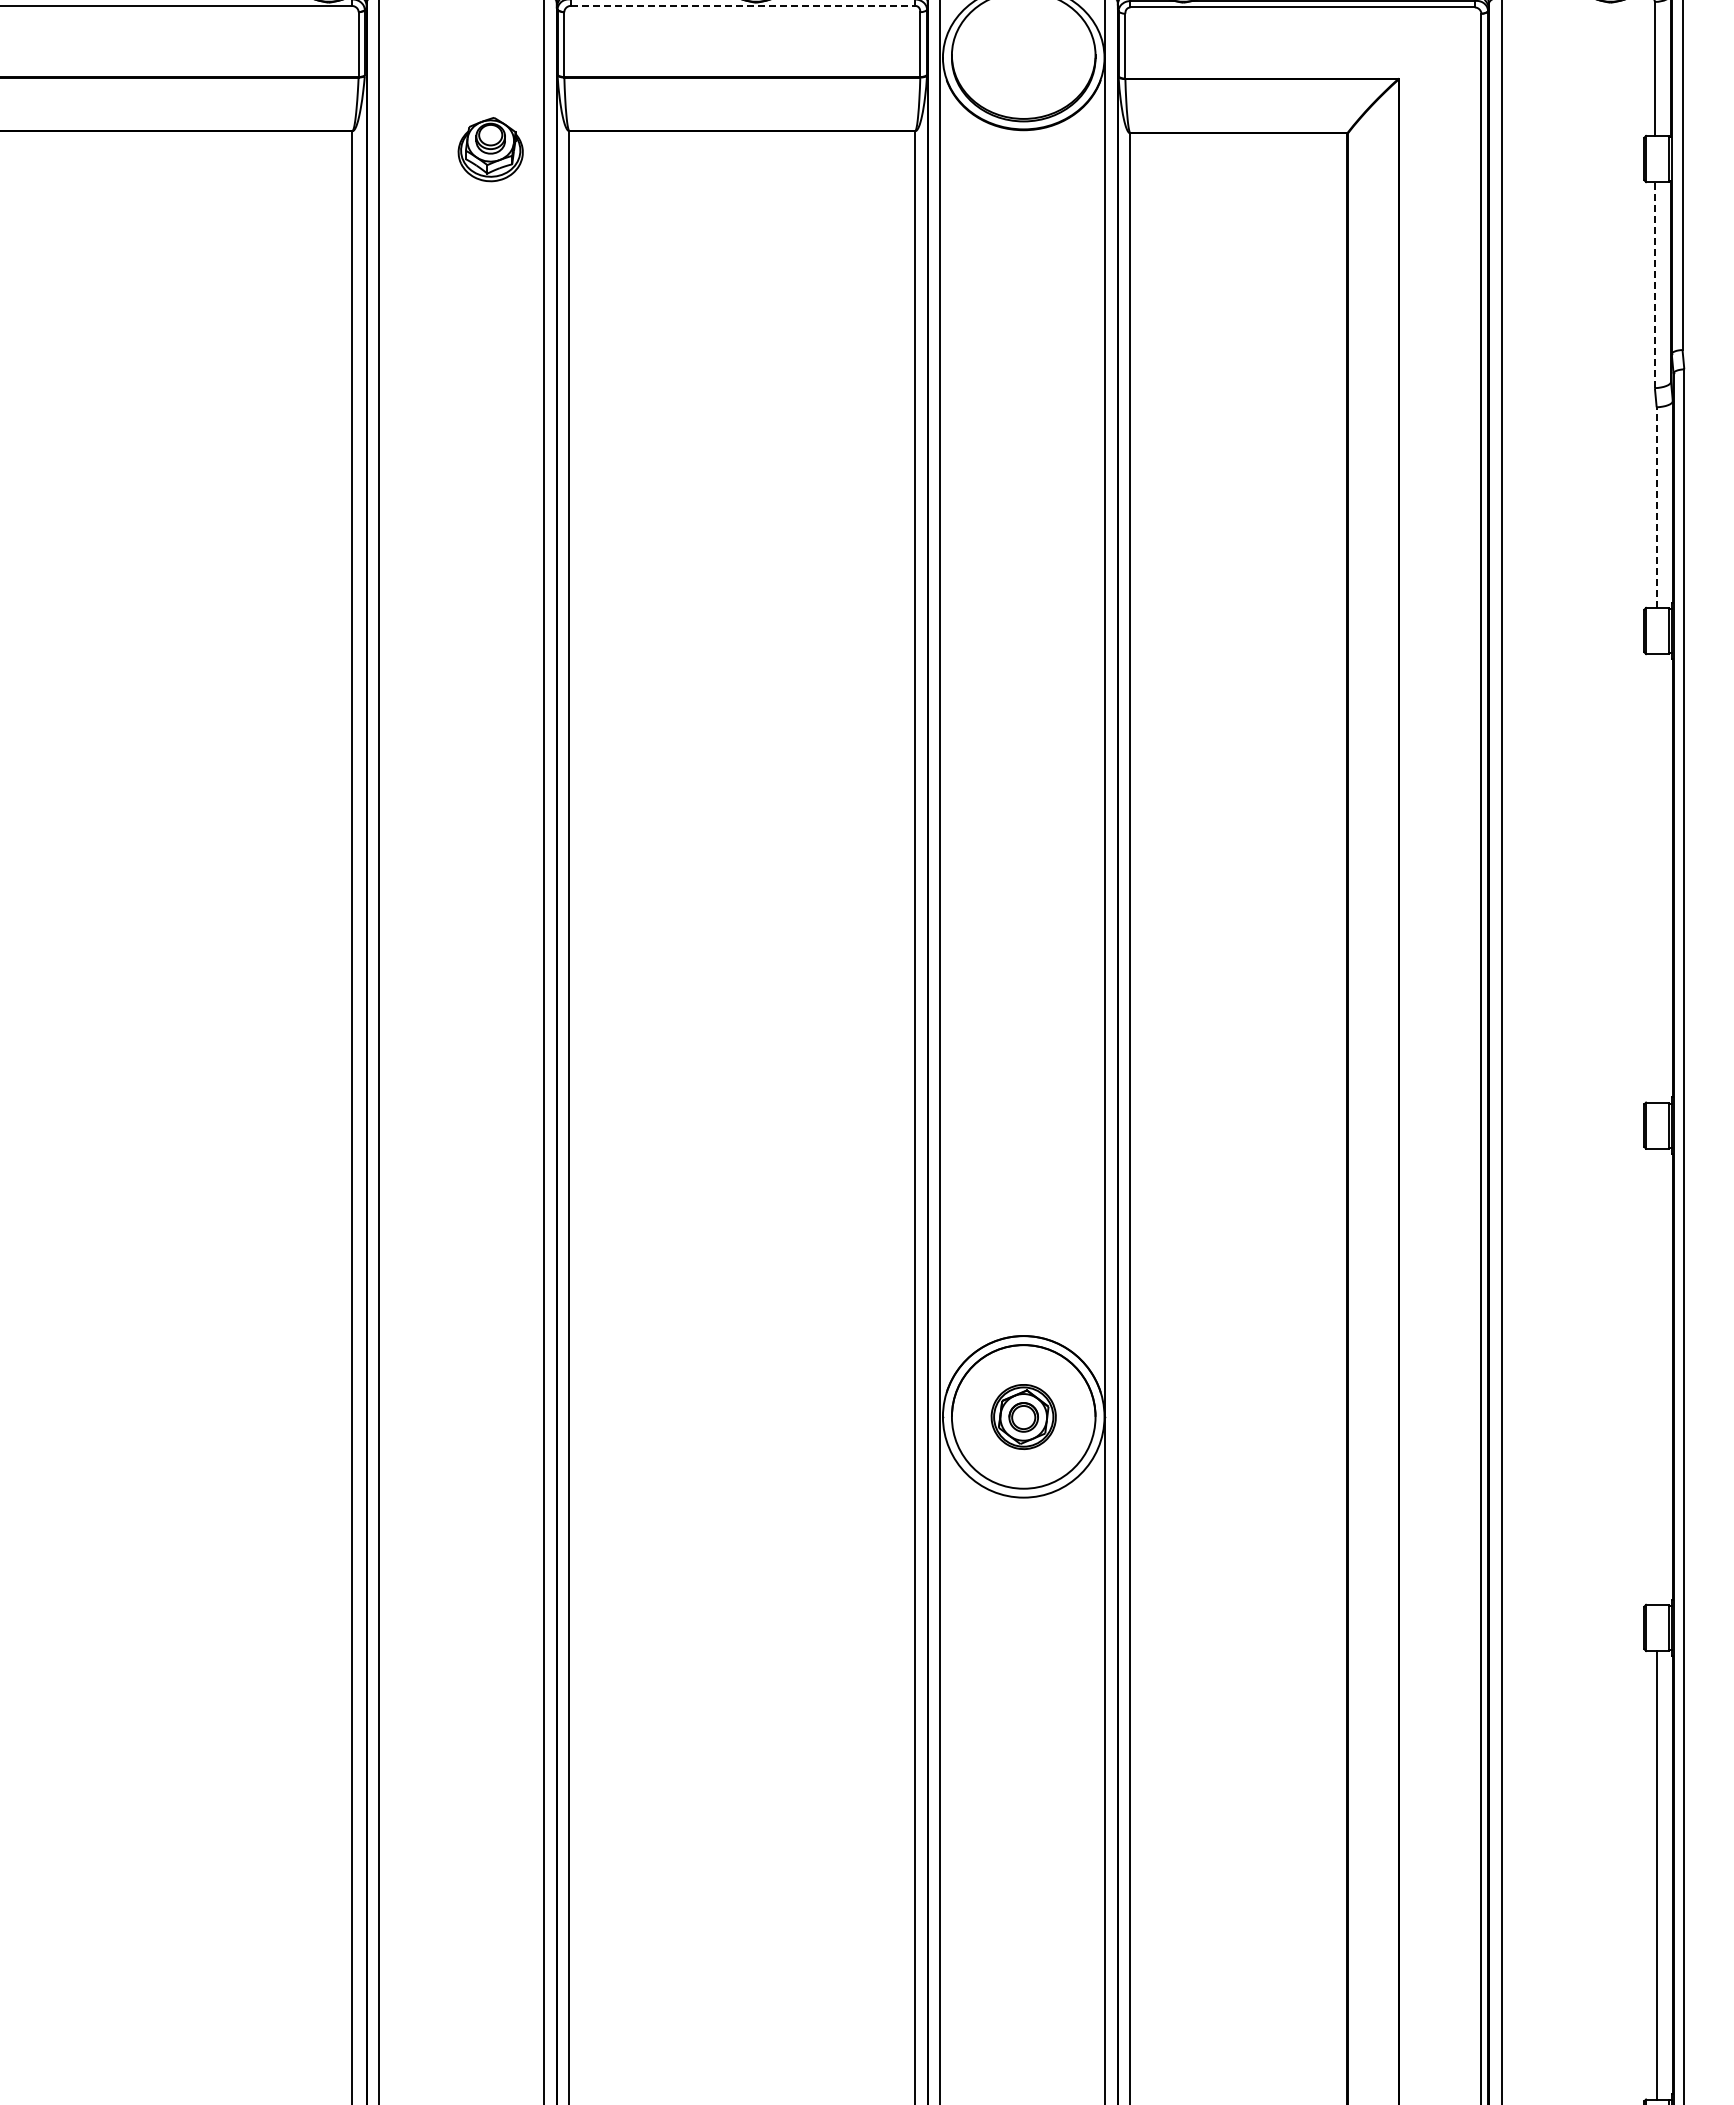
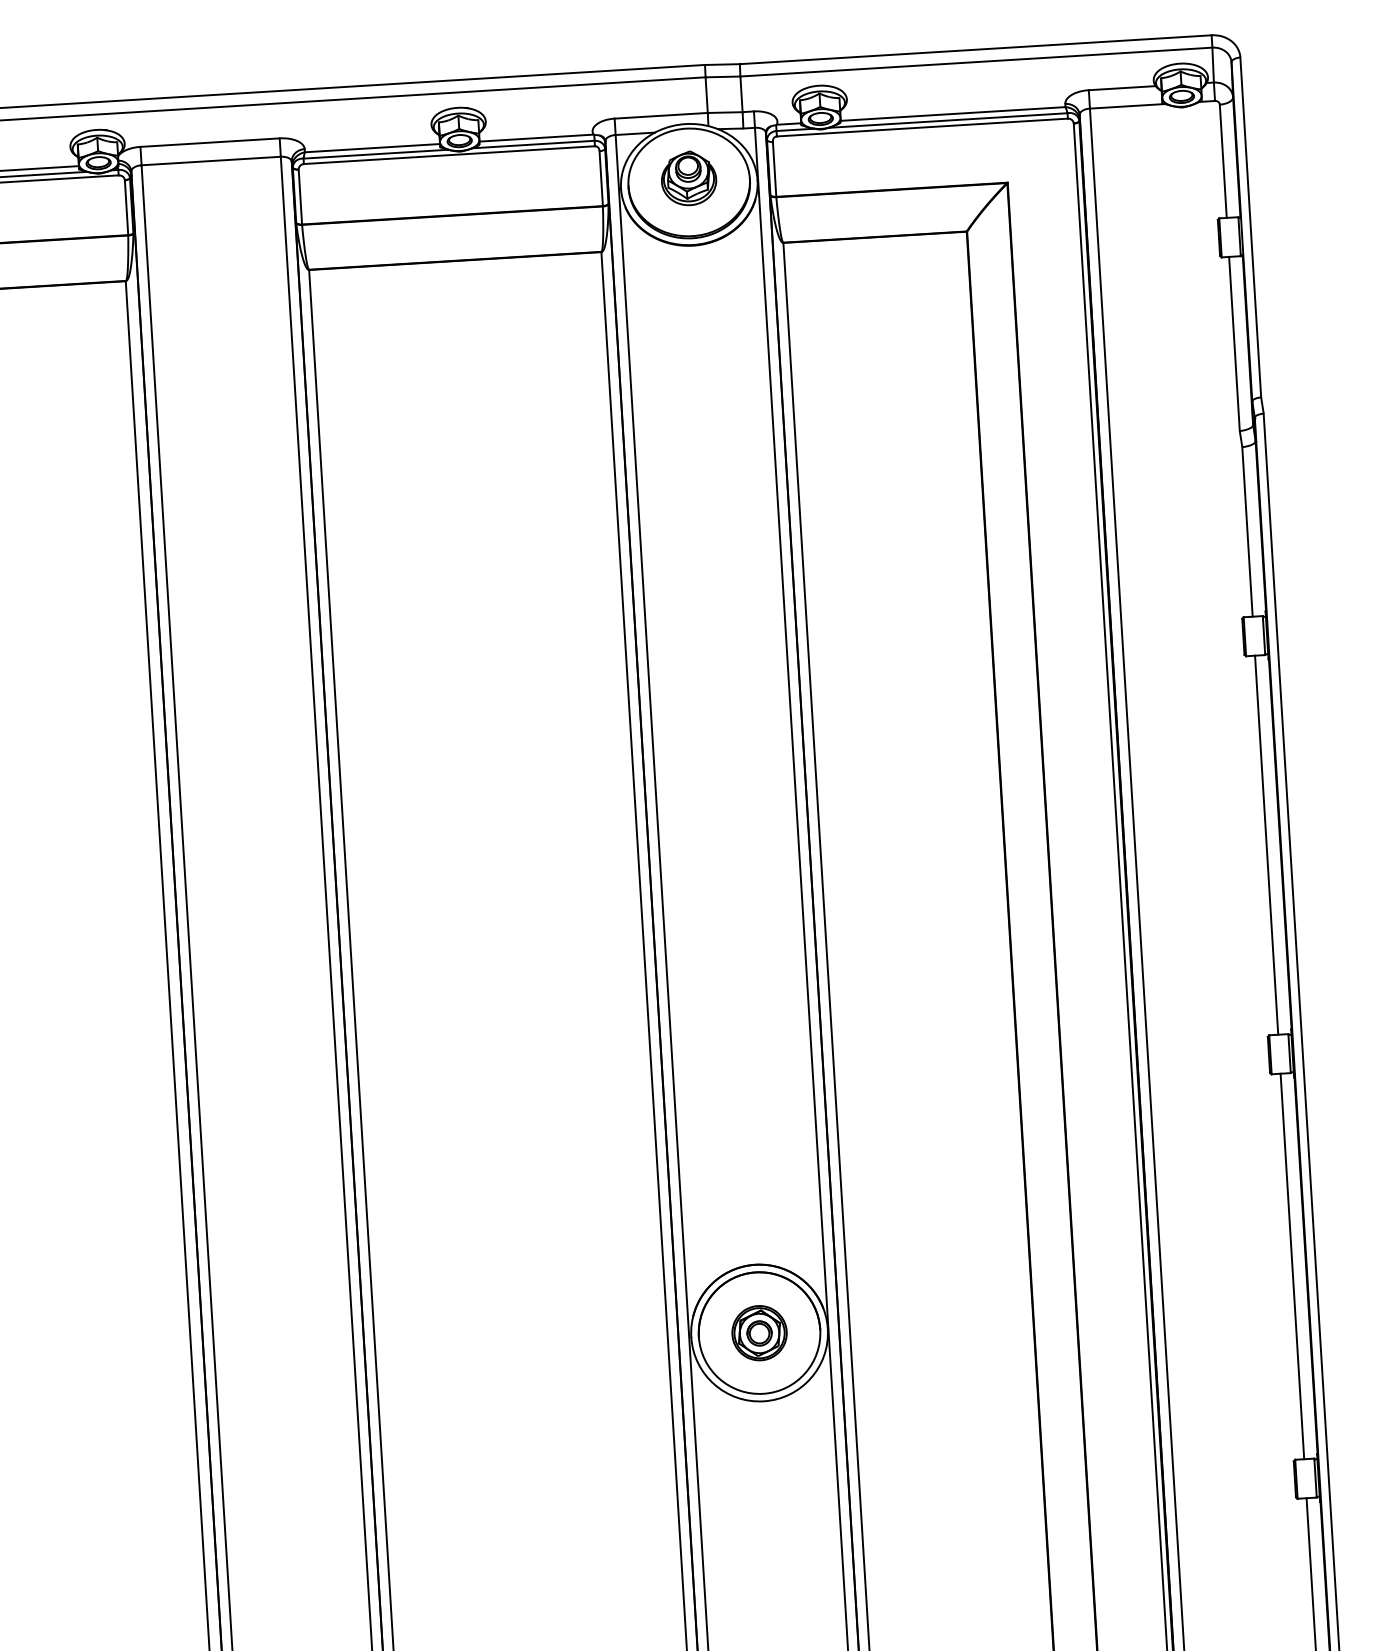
line: (743, 5) -> (449, 154), dashed -> solid
part: (490, 149) -> (688, 178), moved
line: (1654, 284) -> (1234, 343), dashed -> solid
line: (1656, 507) -> (1247, 531), dashed -> solid
line: (1656, 878) -> (1266, 845), added
line: (1656, 1376) -> (1292, 1266), added

